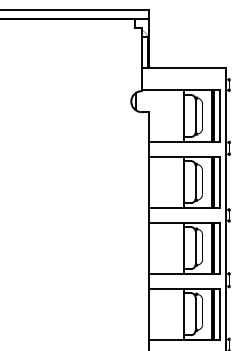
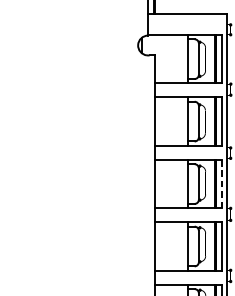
line: (219, 248) -> (221, 184), solid -> dashed

